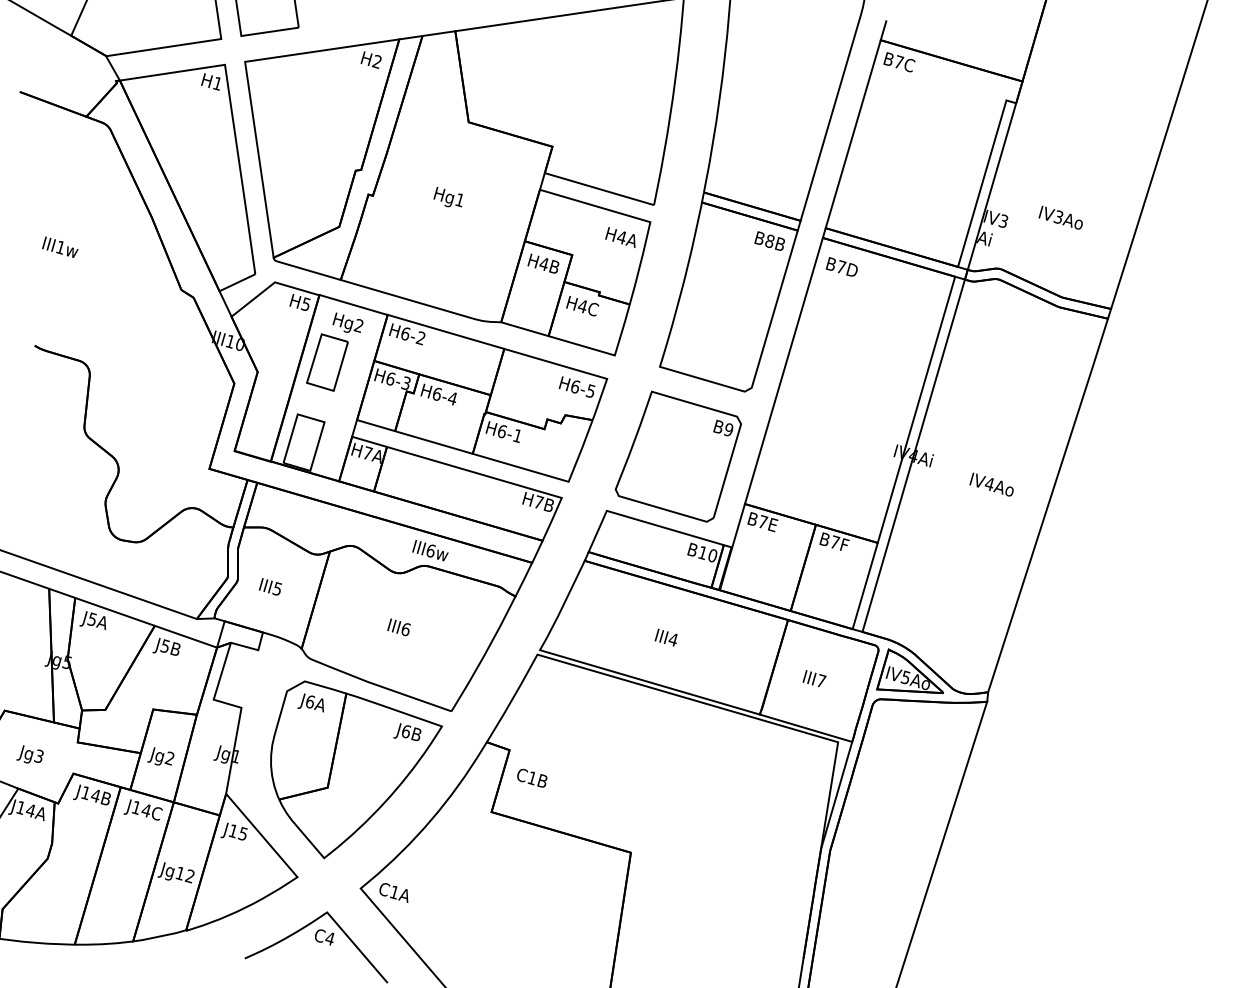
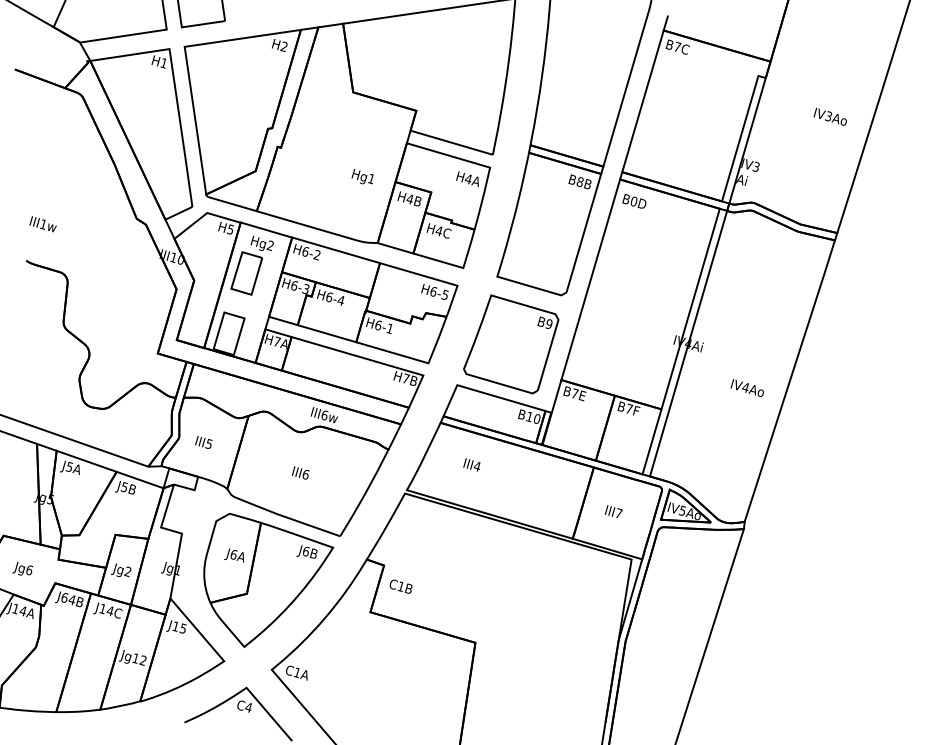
text: (447, 197) -> (362, 176), moved
text: (1060, 217) -> (830, 116), moved
text: (60, 246) -> (43, 223), moved
text: (841, 266) -> (634, 201), B7D -> B0D
text: (991, 484) -> (747, 387), moved
text: (665, 637) -> (471, 464), moved
text: (310, 702) -> (233, 555), moved
text: (39, 756) -> (29, 570), Jg3 -> Jg6
text: (85, 793) -> (64, 598), J14B -> J64B

